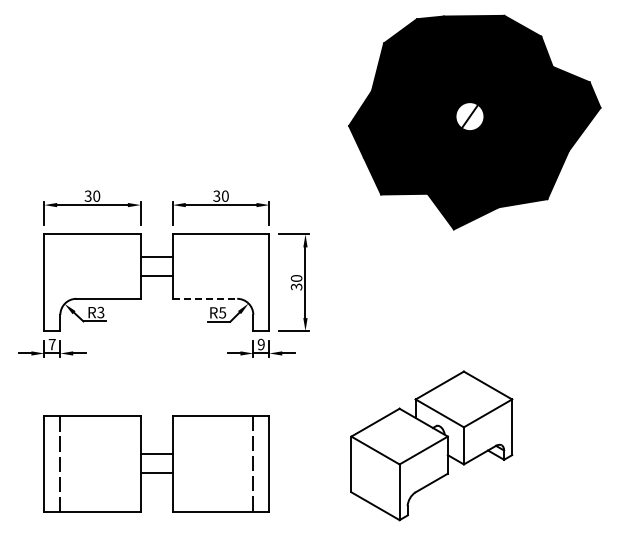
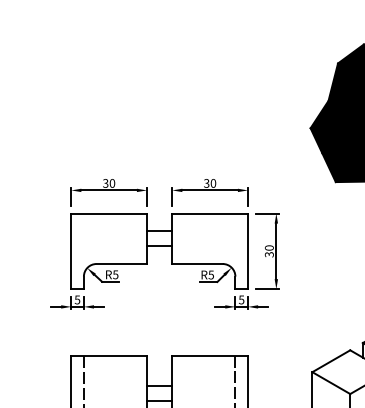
line: (205, 298) -> (197, 263), dashed -> solid
text: (100, 311) -> (115, 273), R3 -> R5
text: (51, 344) -> (76, 299), 7 -> 5
text: (260, 344) -> (241, 299), 9 -> 5

